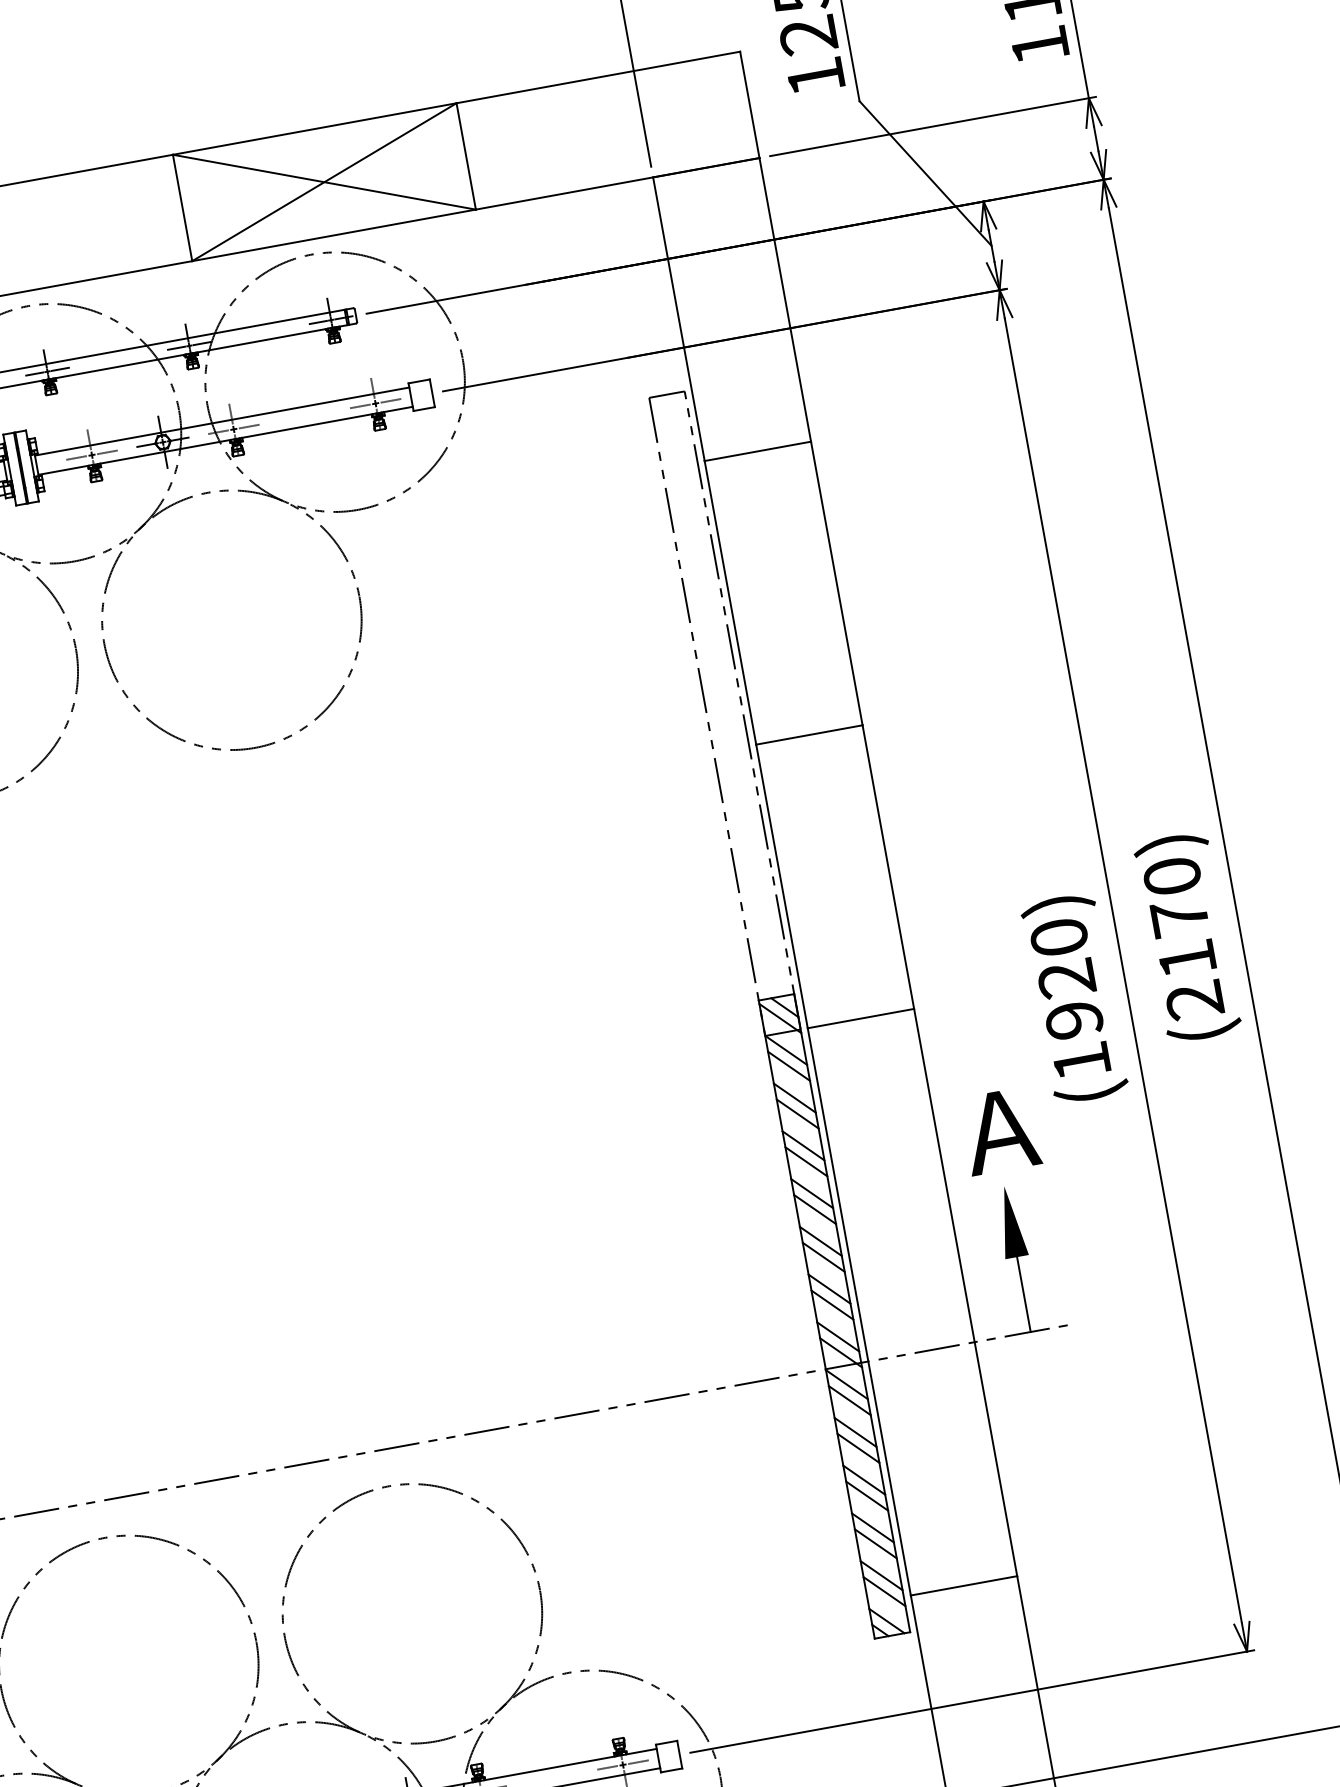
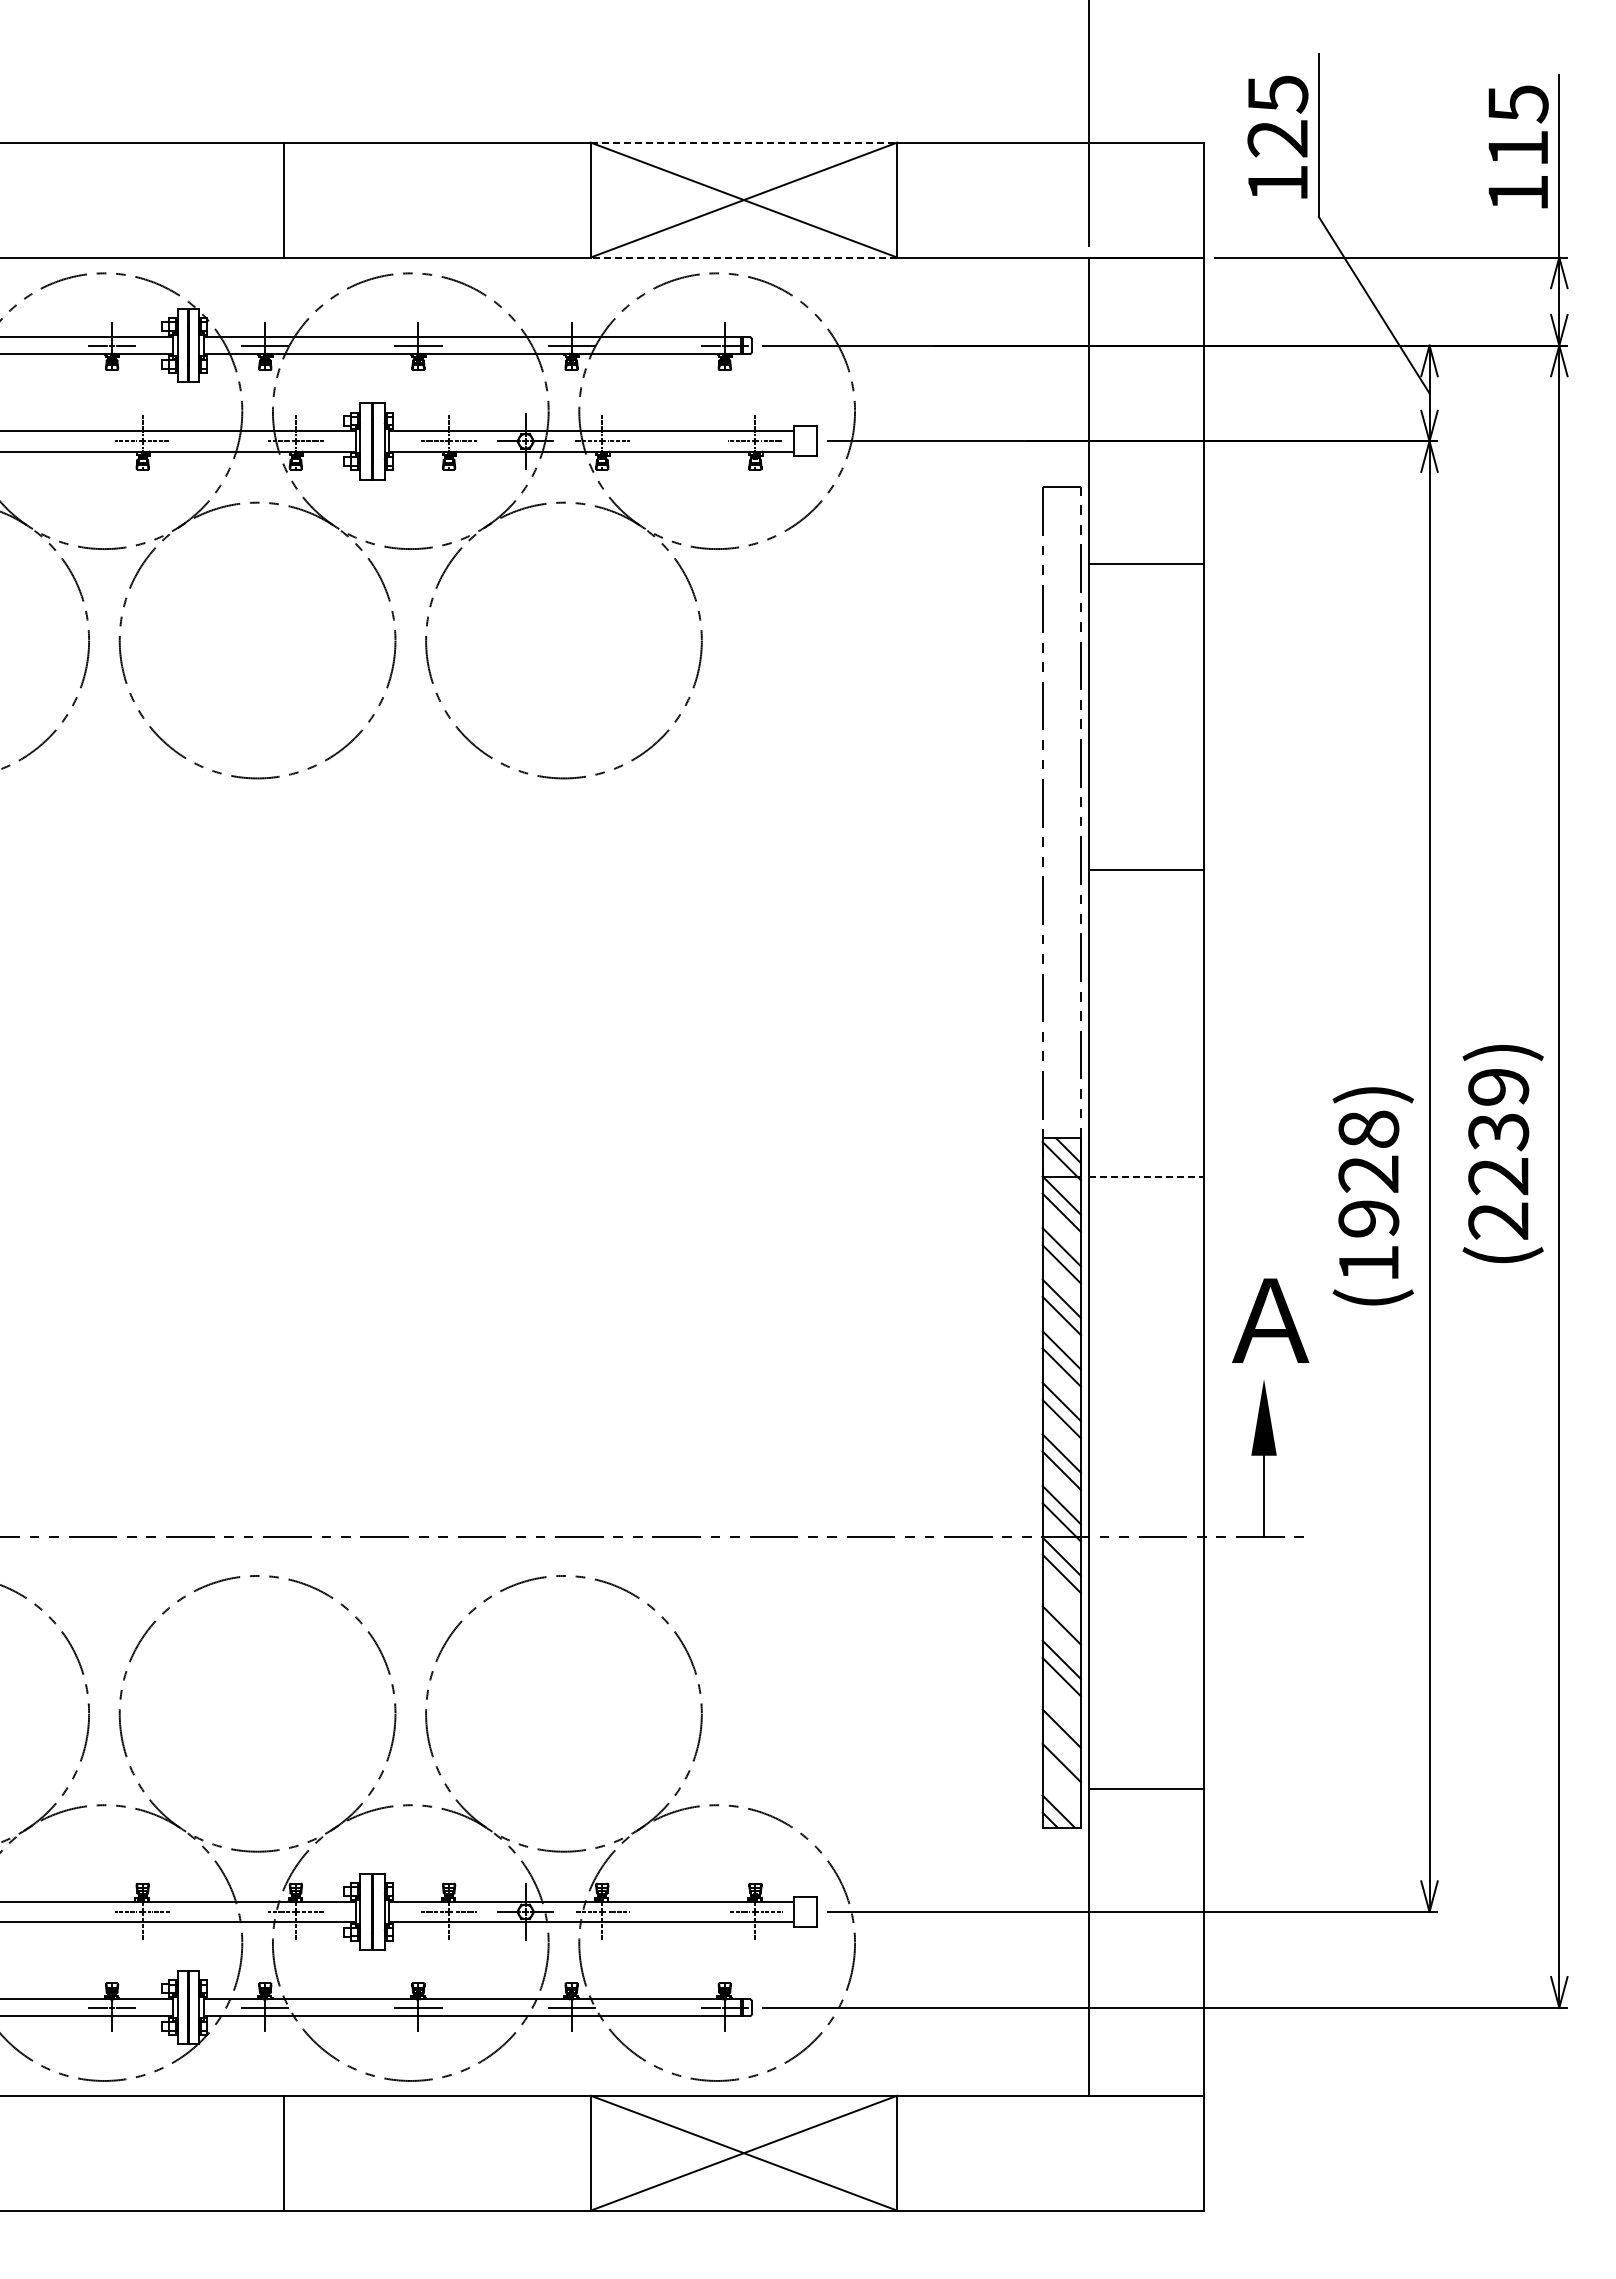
line: (315, 128) -> (744, 142), solid -> dashed
line: (333, 235) -> (743, 257), solid -> dashed
text: (1179, 917) -> (1498, 1131), (2170) -> (2239)
text: (1058, 936) -> (1368, 1128), (1920) -> (1928)
line: (861, 1018) -> (1146, 1176), solid -> dashed
line: (855, 1432) -> (1061, 1608), removed
line: (872, 1527) -> (1061, 1711), removed
line: (884, 1591) -> (1061, 1780), removed

